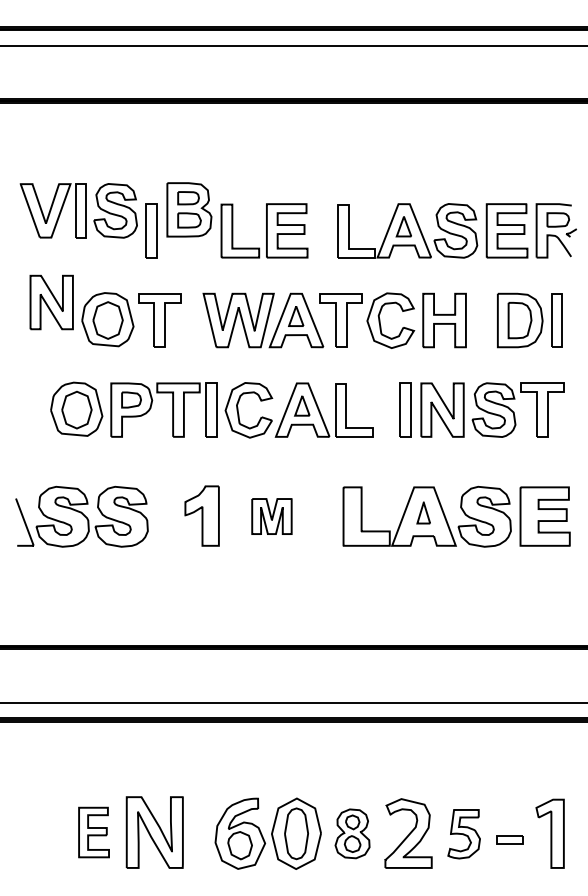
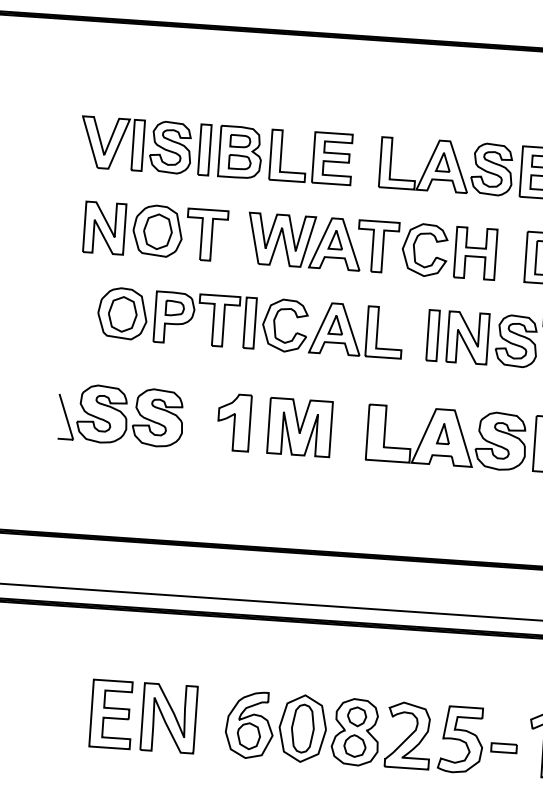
part: (189, 209) -> (240, 152), moved
part: (78, 210) -> (135, 144), moved
part: (51, 302) -> (104, 228), moved
part: (271, 516) -> (299, 427), size x1.67
part: (93, 832) -> (111, 714), size x1.43
part: (352, 833) -> (355, 731), size x1.43
part: (463, 833) -> (460, 739), size x1.43

